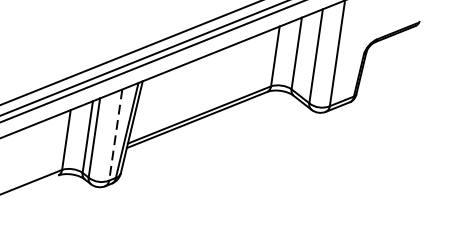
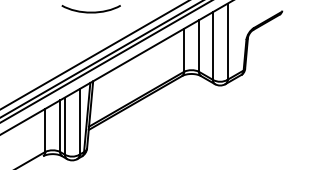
line: (115, 134) -> (79, 121), dashed -> solid

